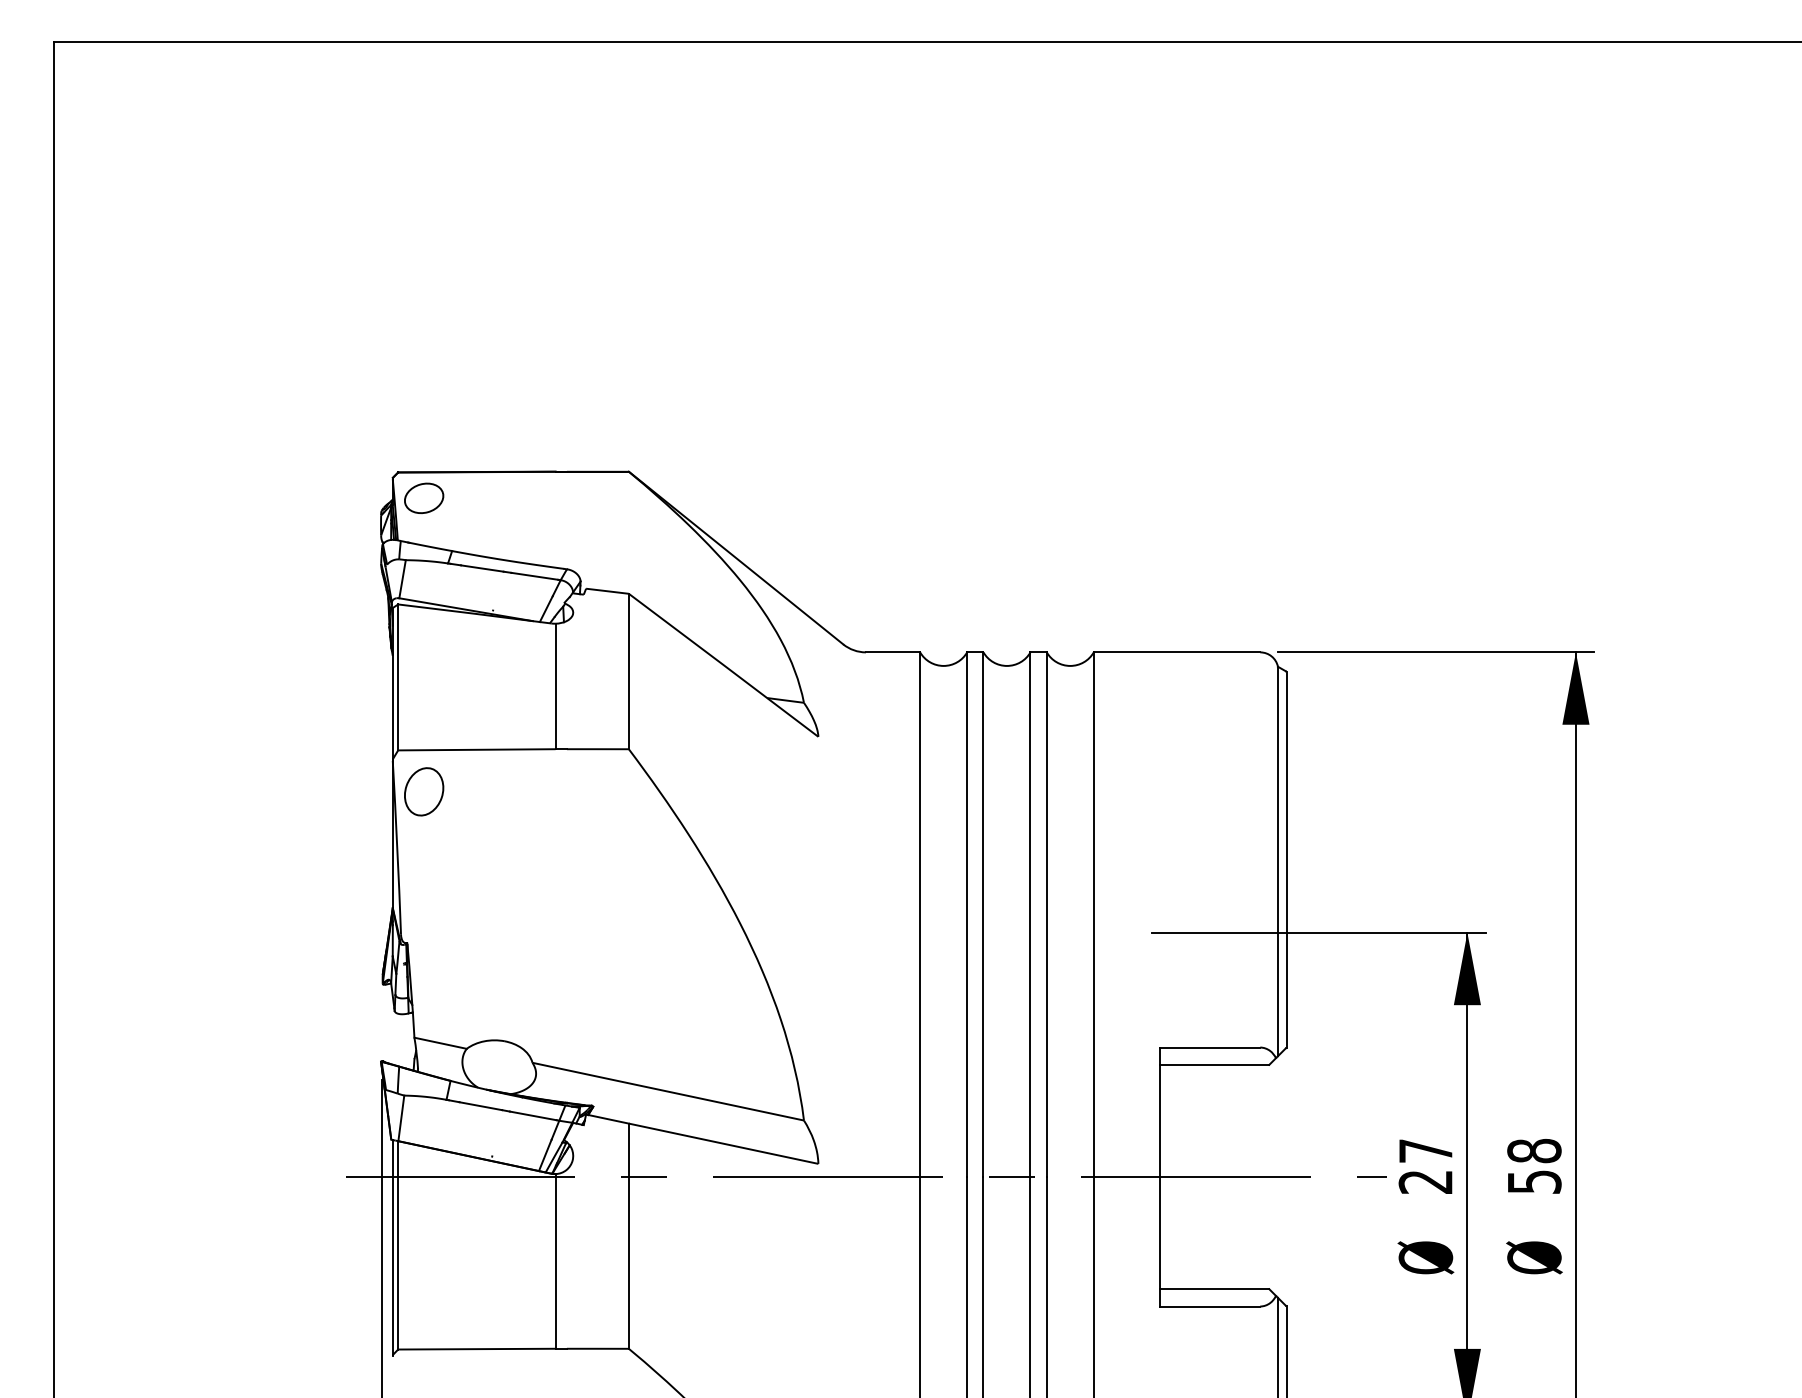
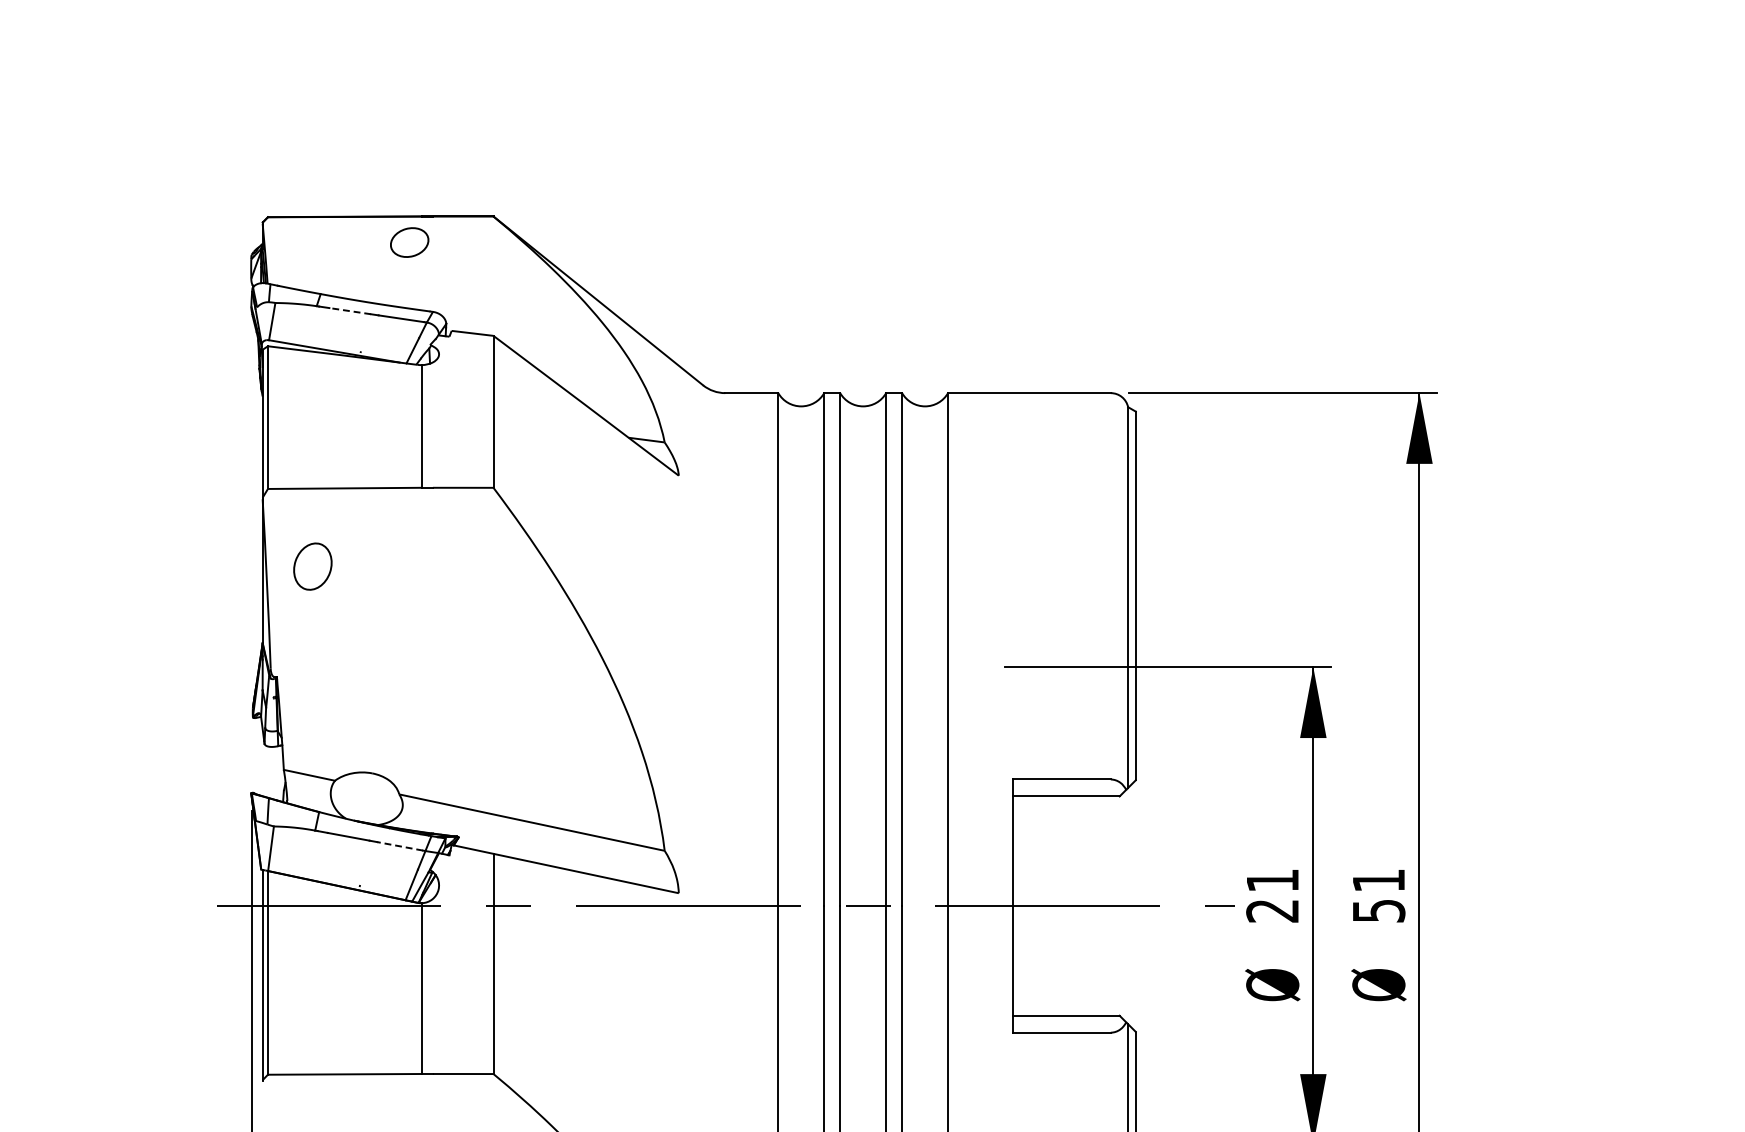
part: (424, 497) -> (410, 241), moved
line: (482, 568) -> (350, 311), solid -> dashed
part: (424, 791) -> (313, 566), moved
line: (533, 1115) -> (400, 845), solid -> dashed
text: (1425, 1150) -> (1272, 880), 27 -> 21
text: (1534, 1150) -> (1378, 880), 58 -> 51

